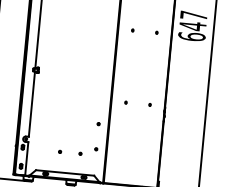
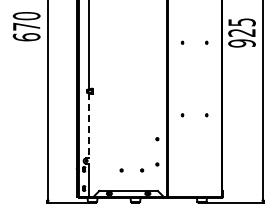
text: (192, 25) -> (241, 32), 647 -> 925
line: (32, 104) -> (89, 125), solid -> dashed

